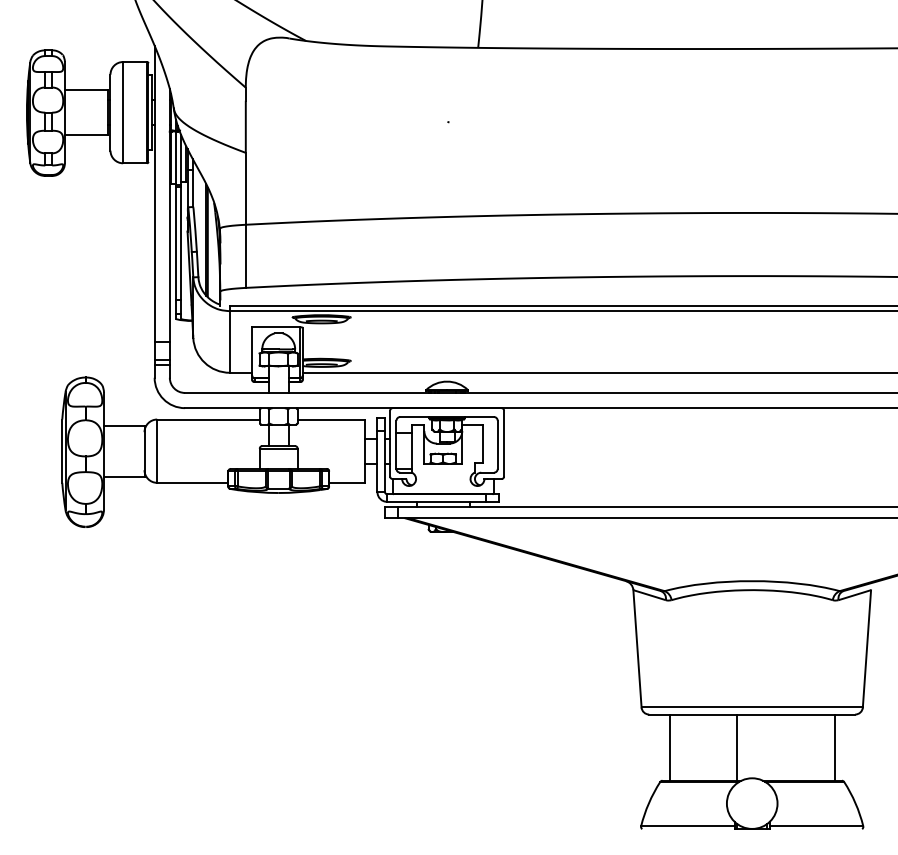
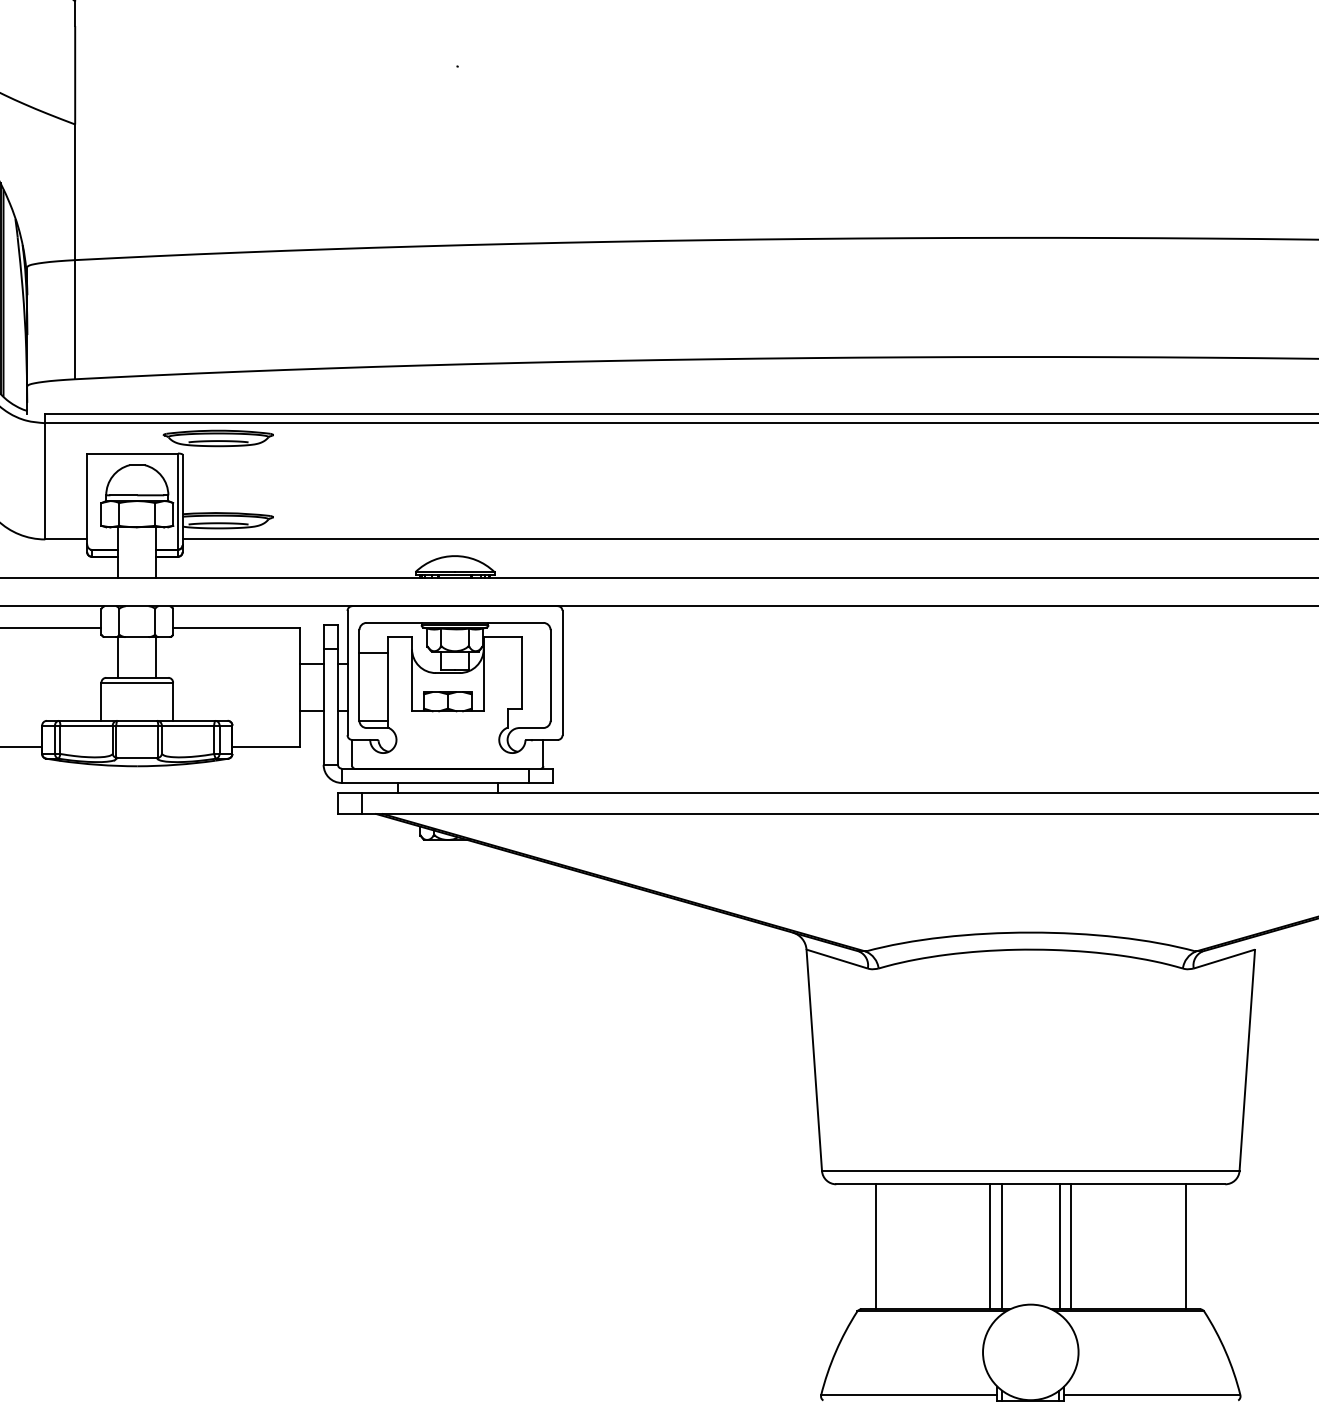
line: (730, 747) -> (989, 1246), added
line: (767, 747) -> (1059, 1246), added
line: (773, 747) -> (1070, 1246), added

